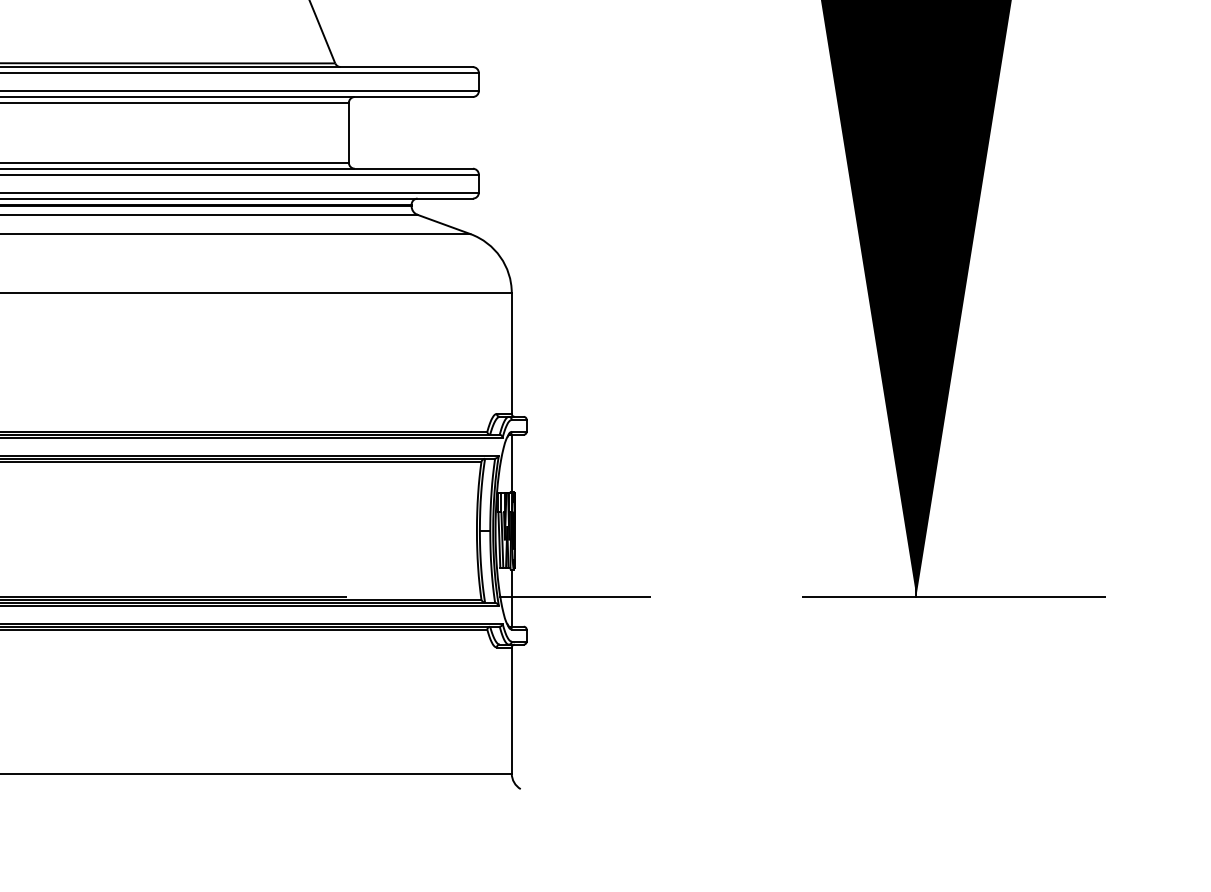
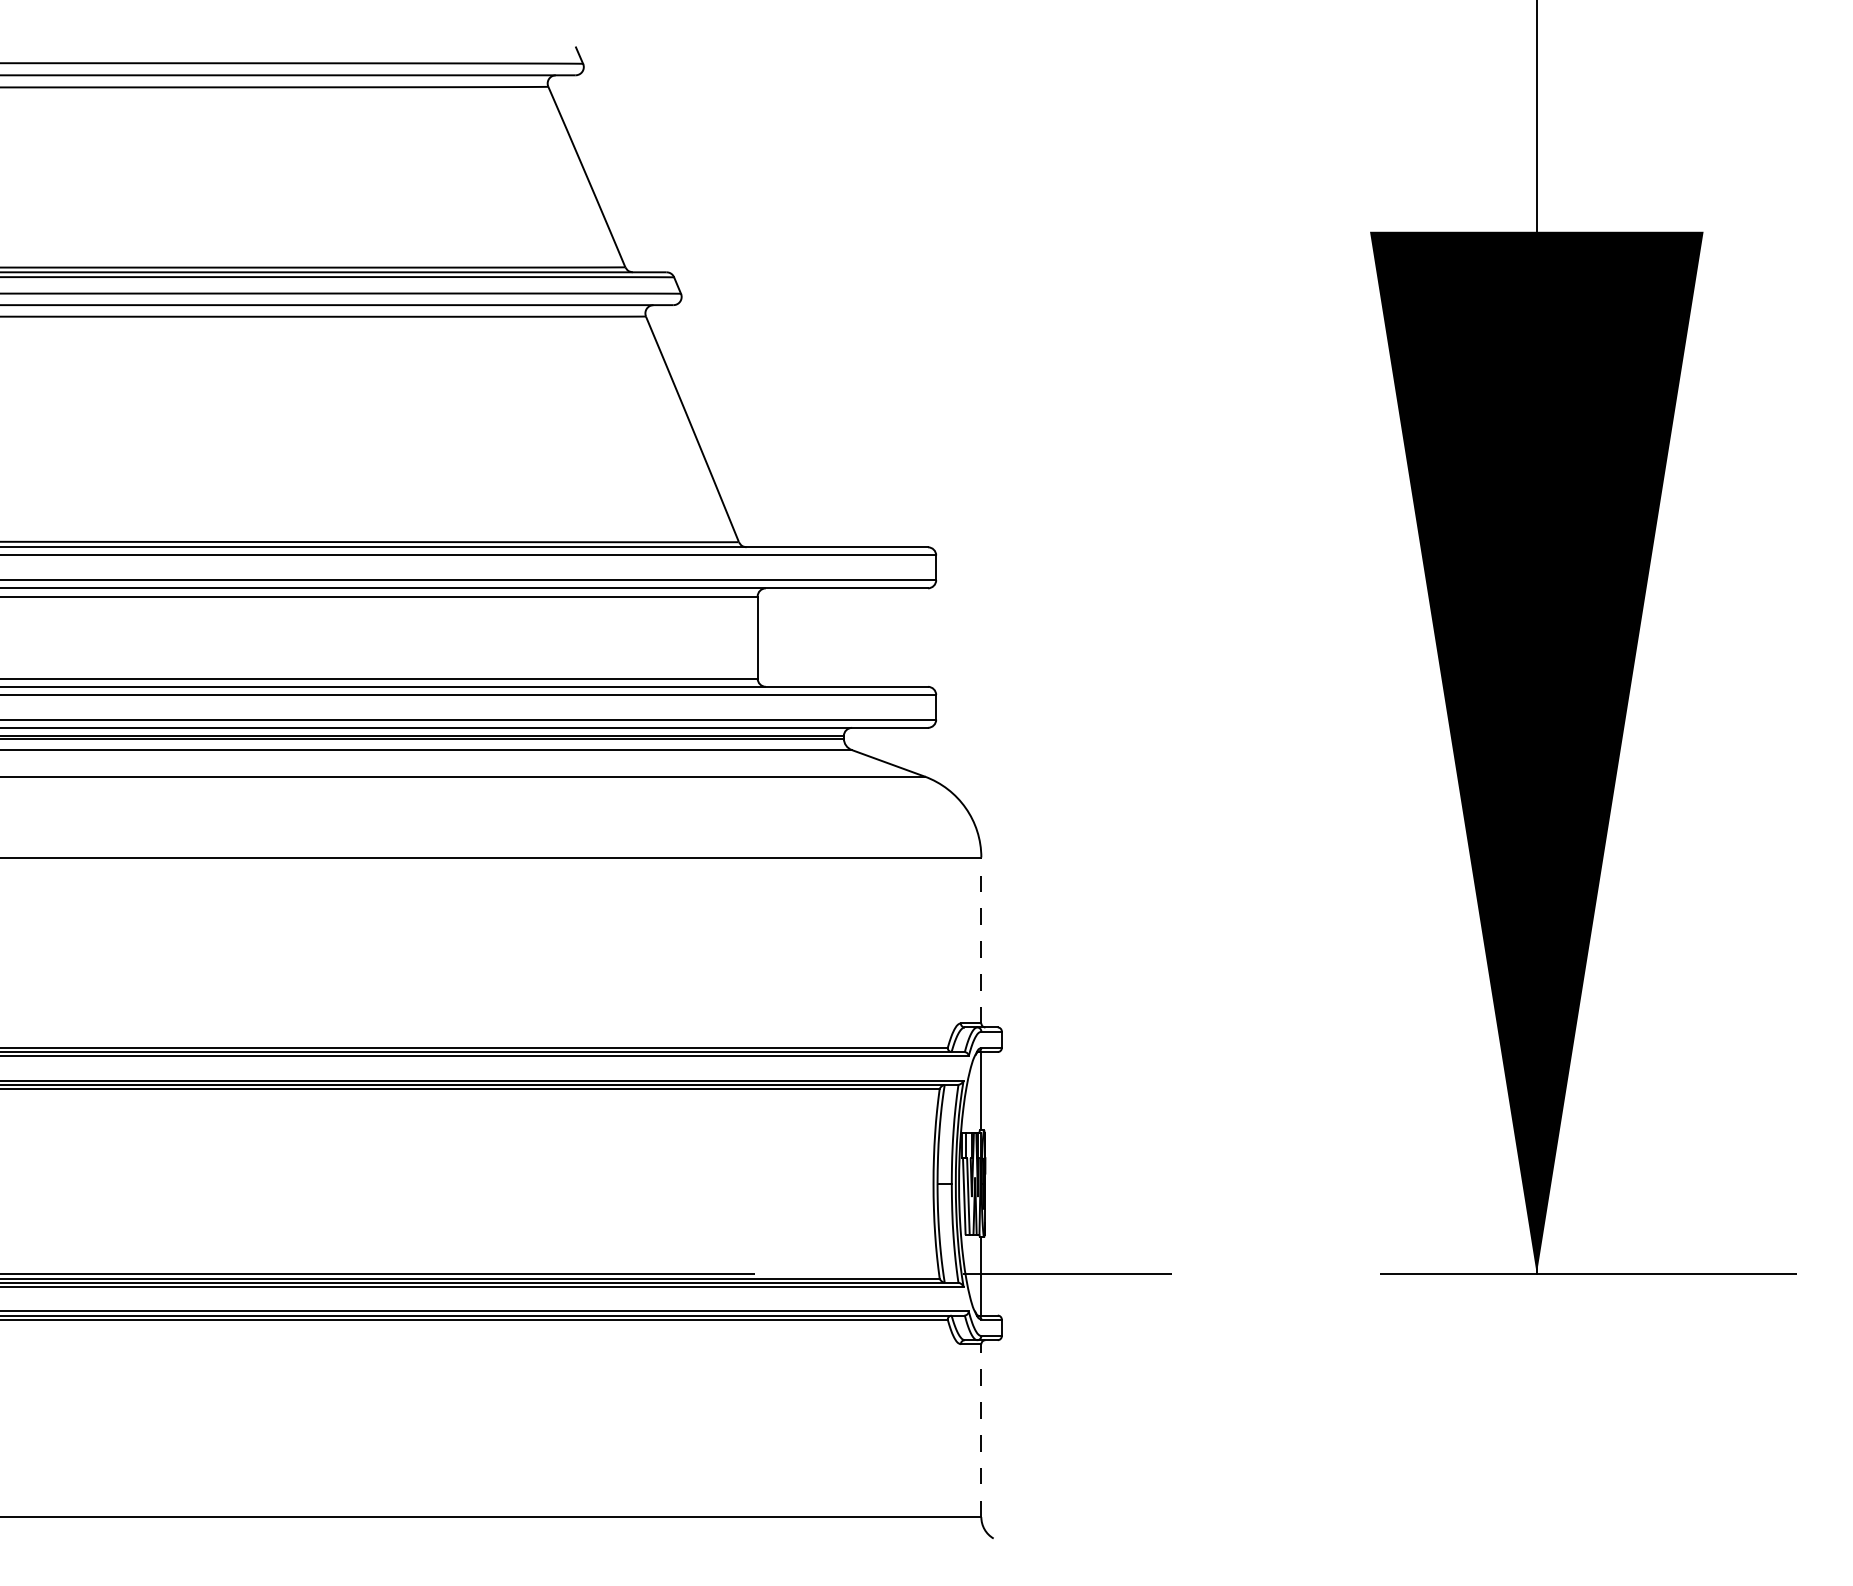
line: (511, 353) -> (981, 940), solid -> dashed
line: (511, 710) -> (981, 1430), solid -> dashed

